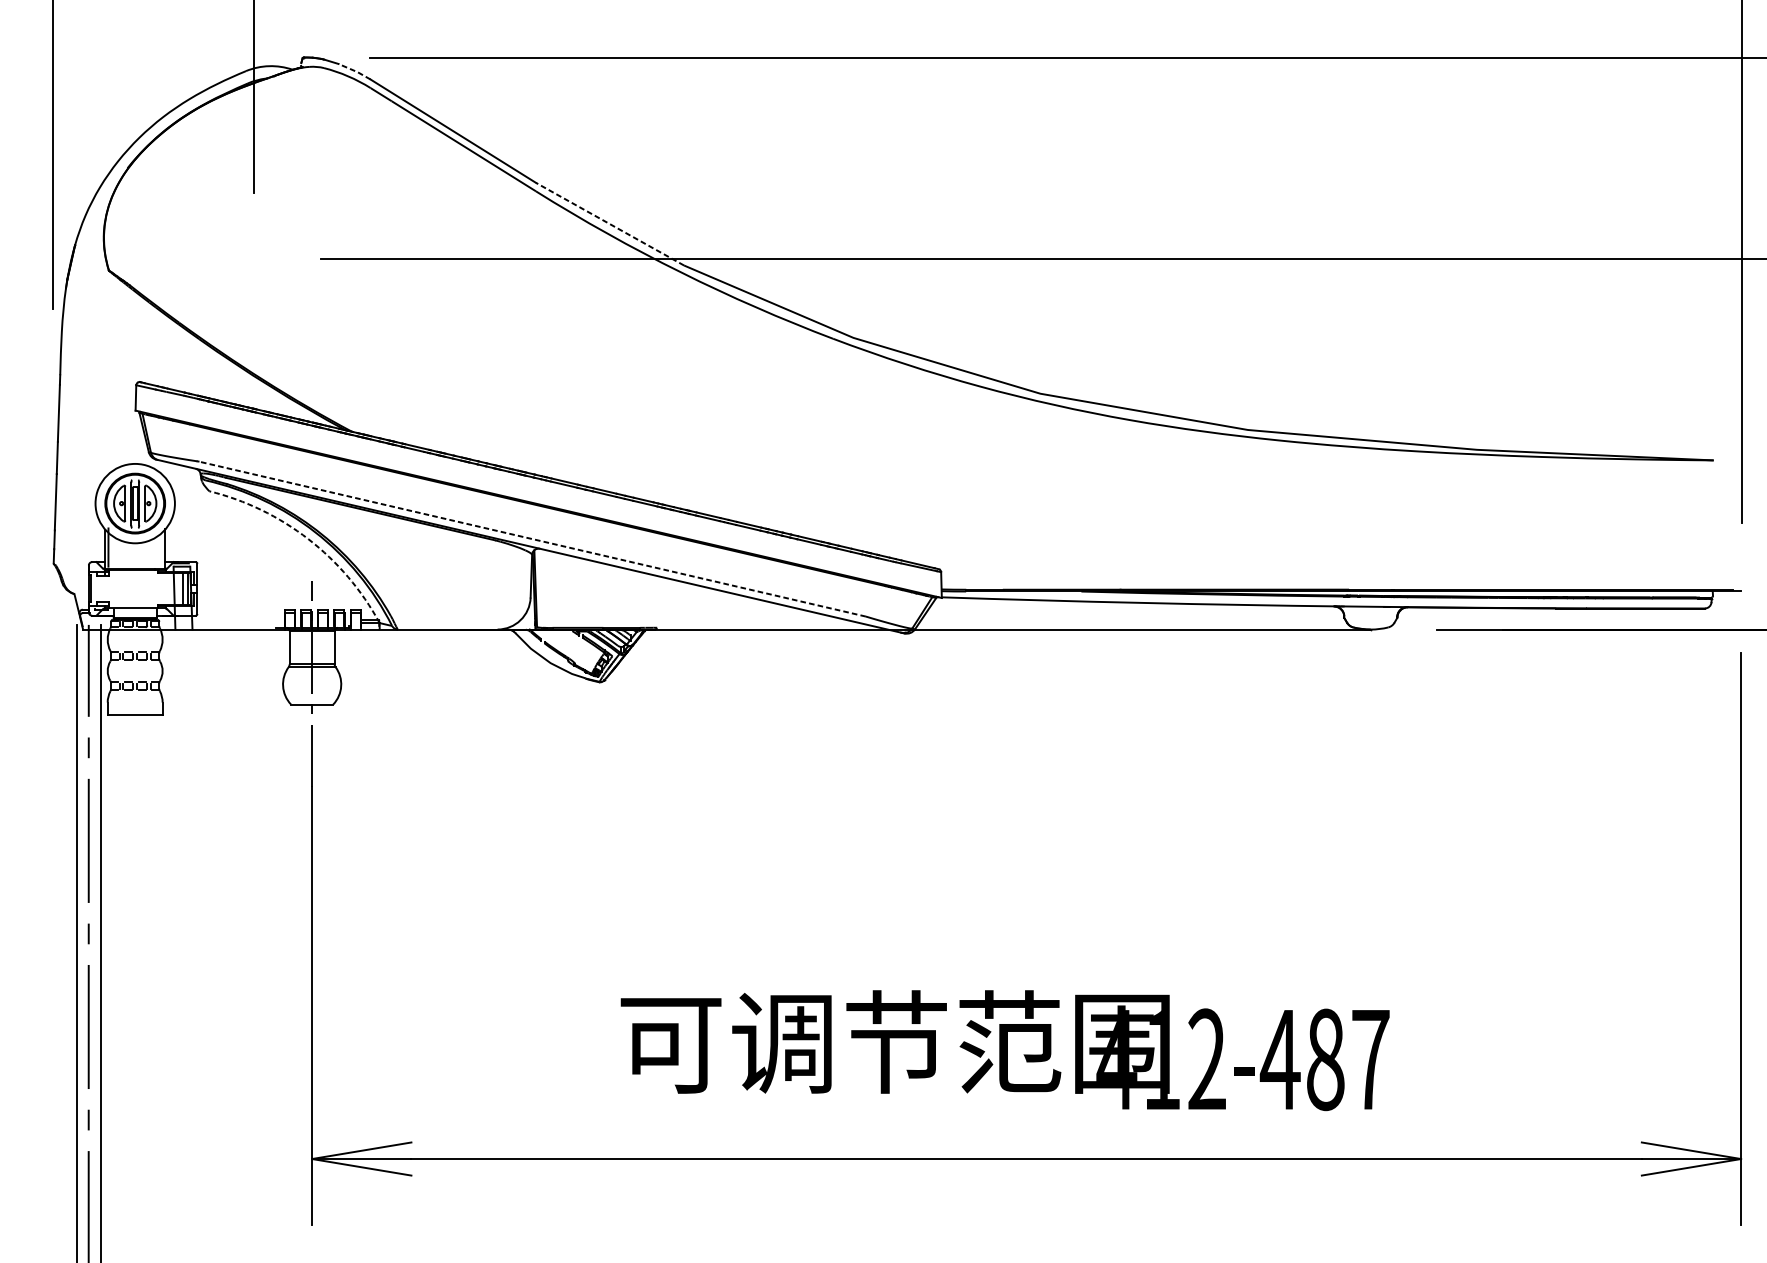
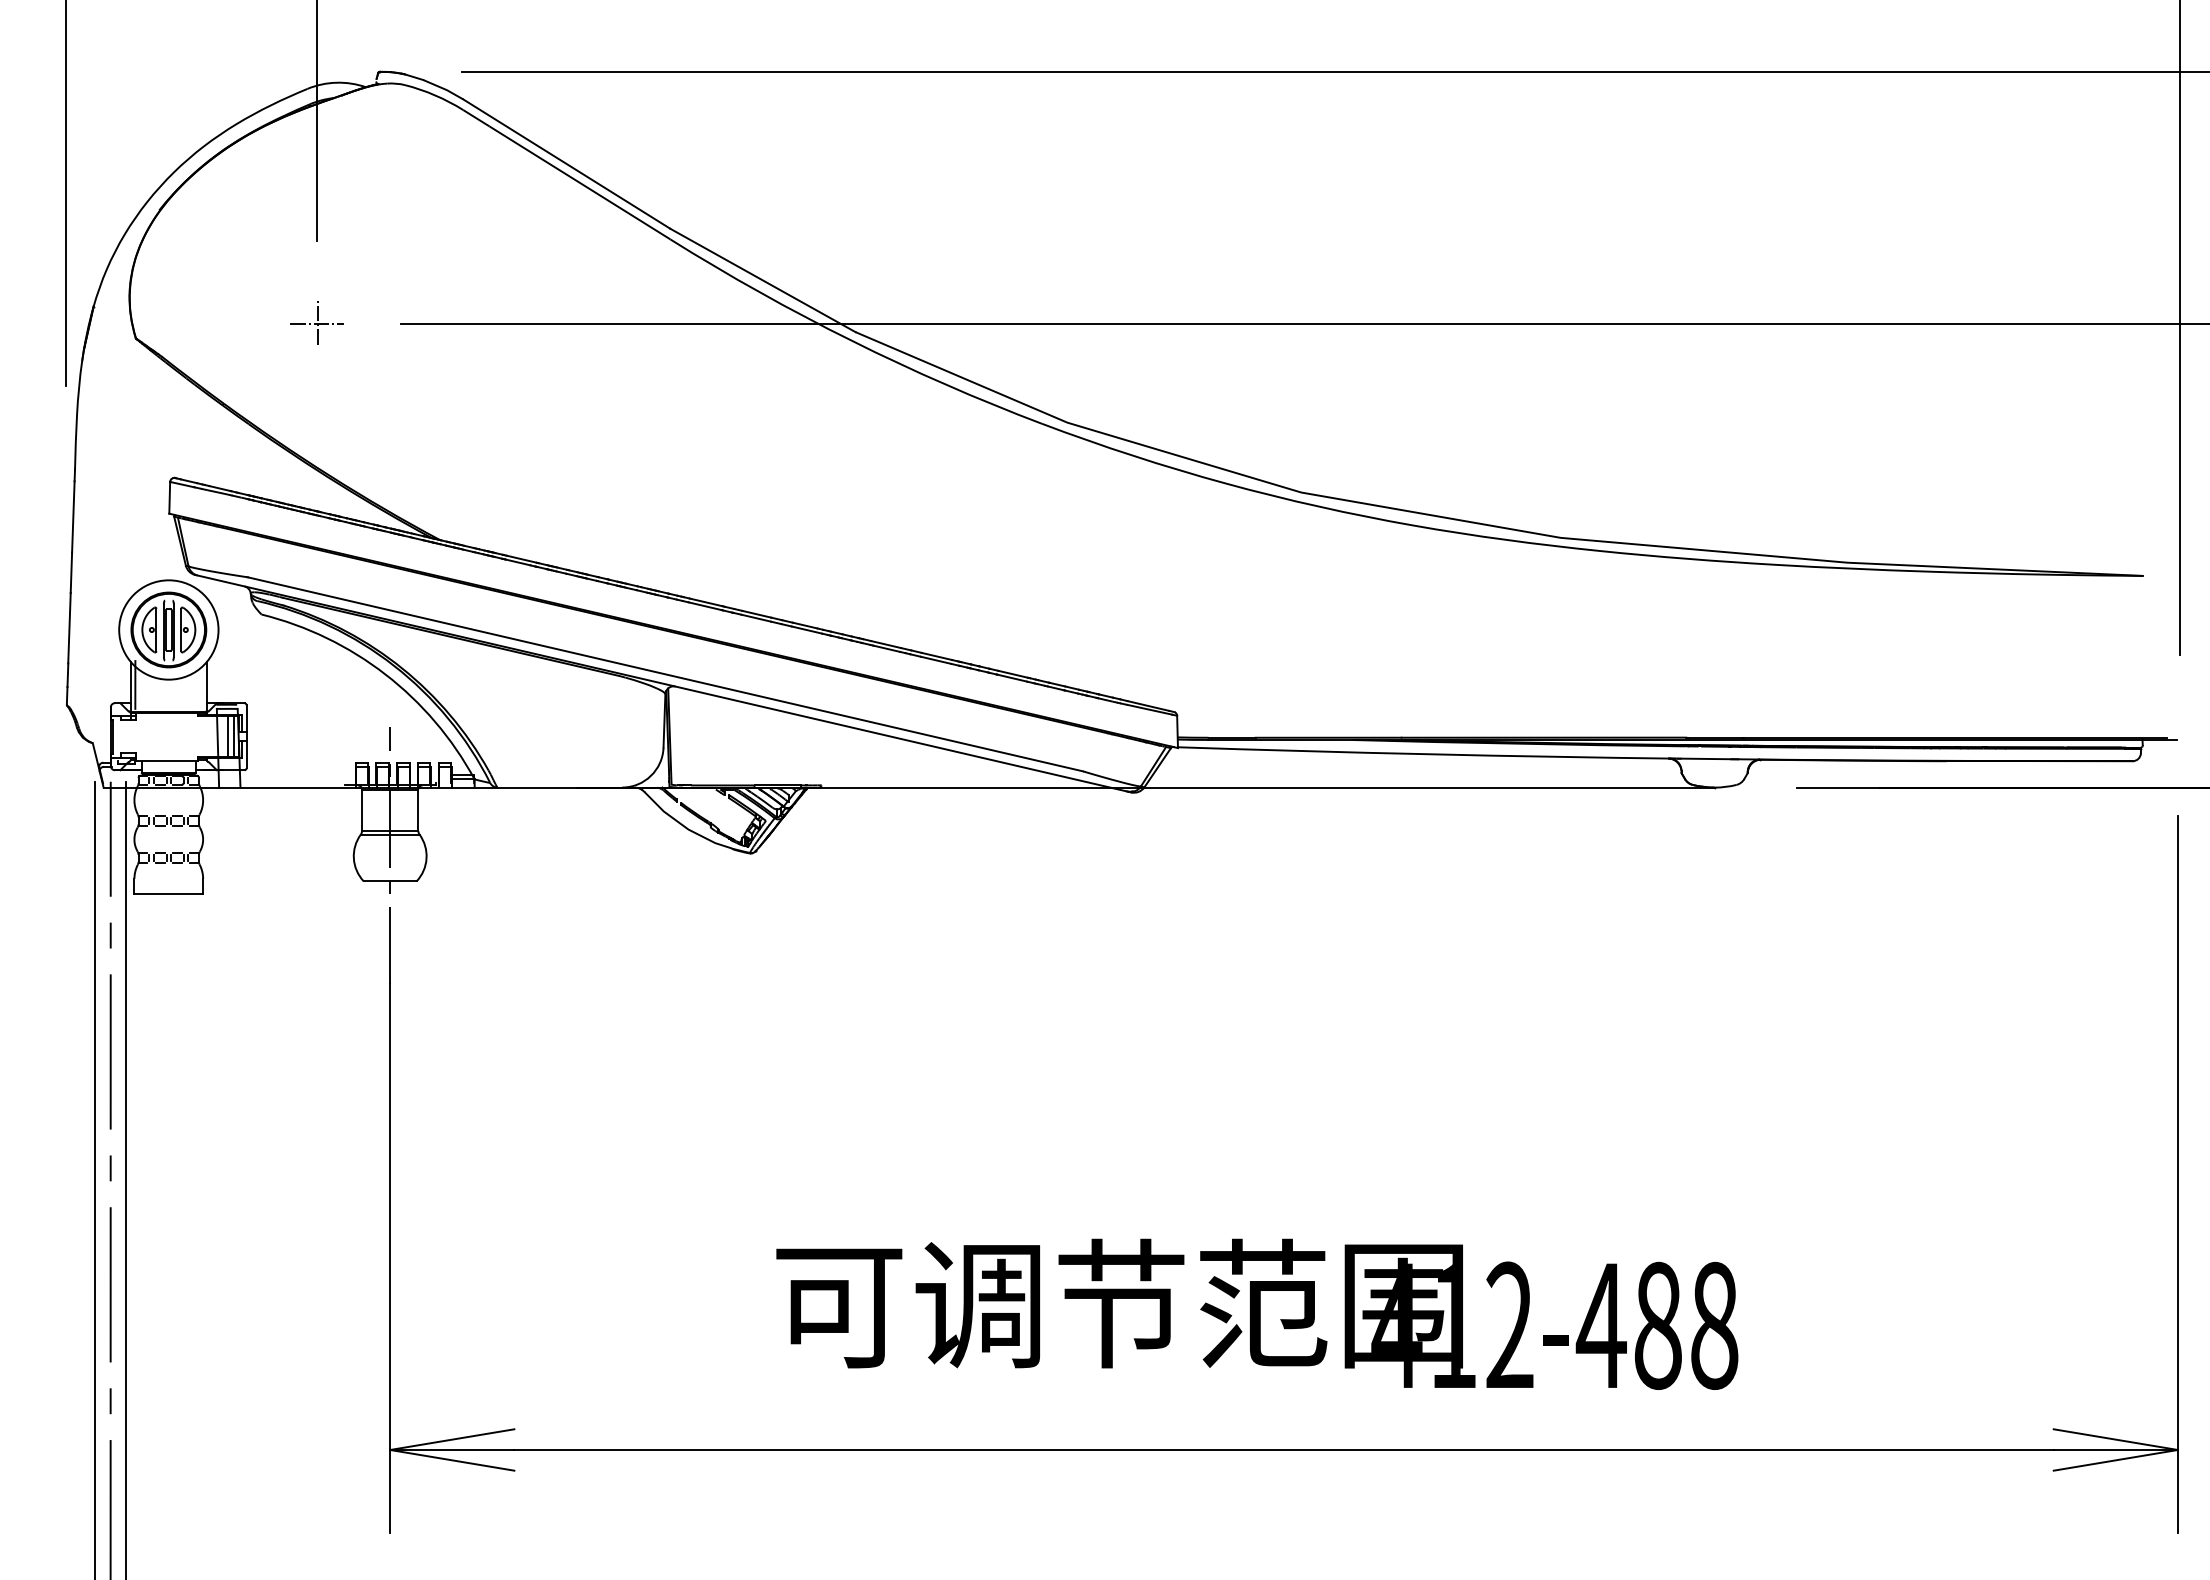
line: (354, 70) -> (443, 88), dashed -> solid
line: (609, 224) -> (762, 280), dashed -> solid
part: (253, 257) -> (316, 322), added
arc: (308, 539) -> (385, 674), dashed -> solid
line: (532, 539) -> (665, 674), dashed -> solid
text: (1370, 1059) -> (1714, 1325), 487 -> 488

